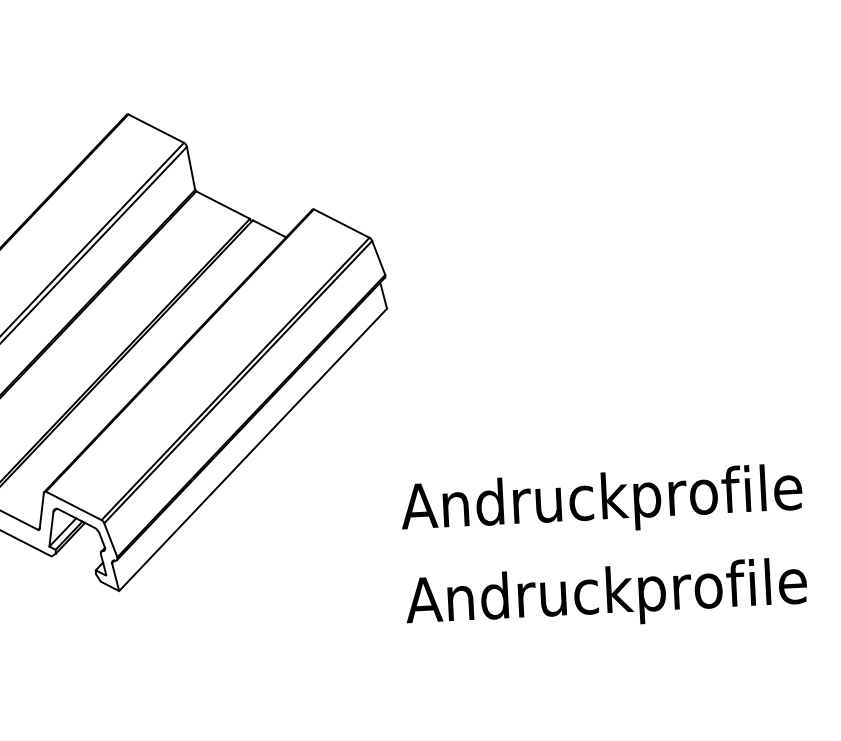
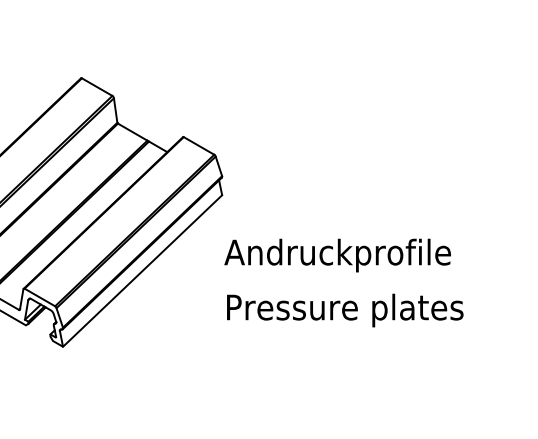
text: (611, 501) -> (343, 310), Andruckprofile -> Pressure plates
text: (606, 596) -> (337, 255), moved

